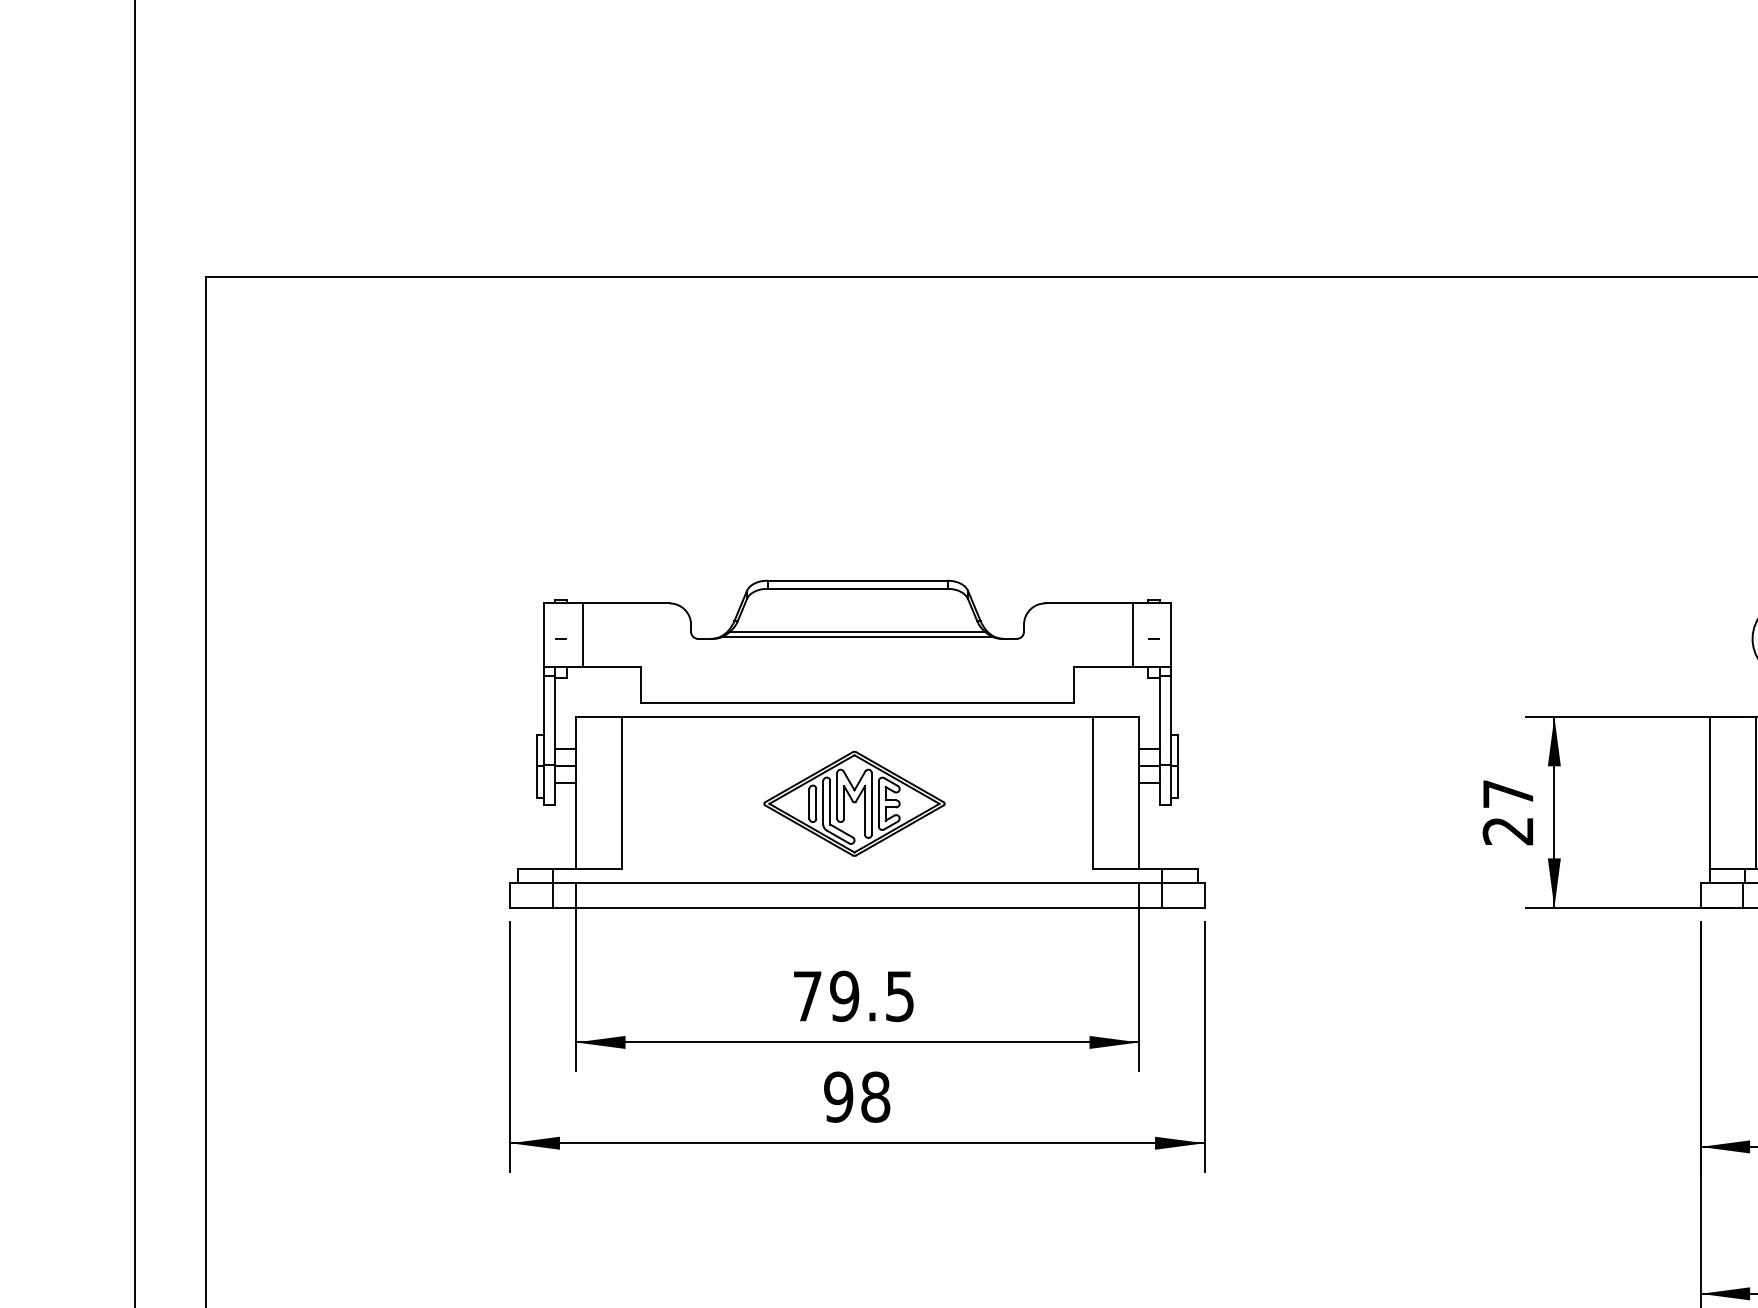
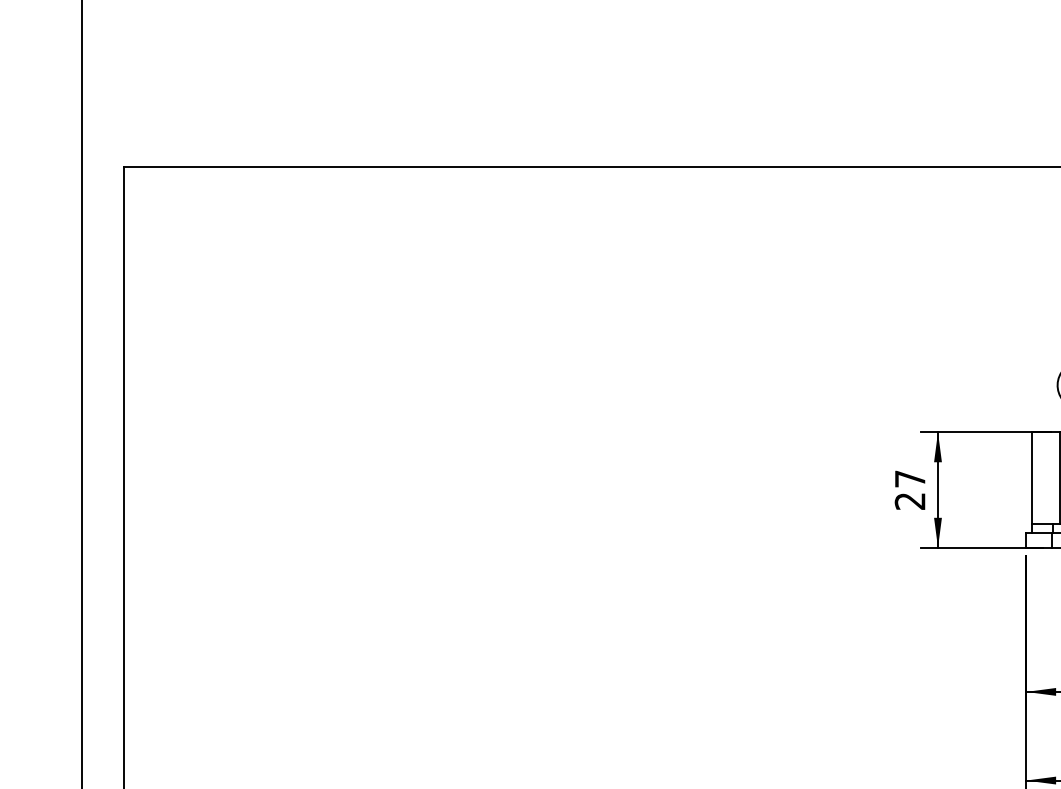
part: (857, 876) -> (517, 528), removed

